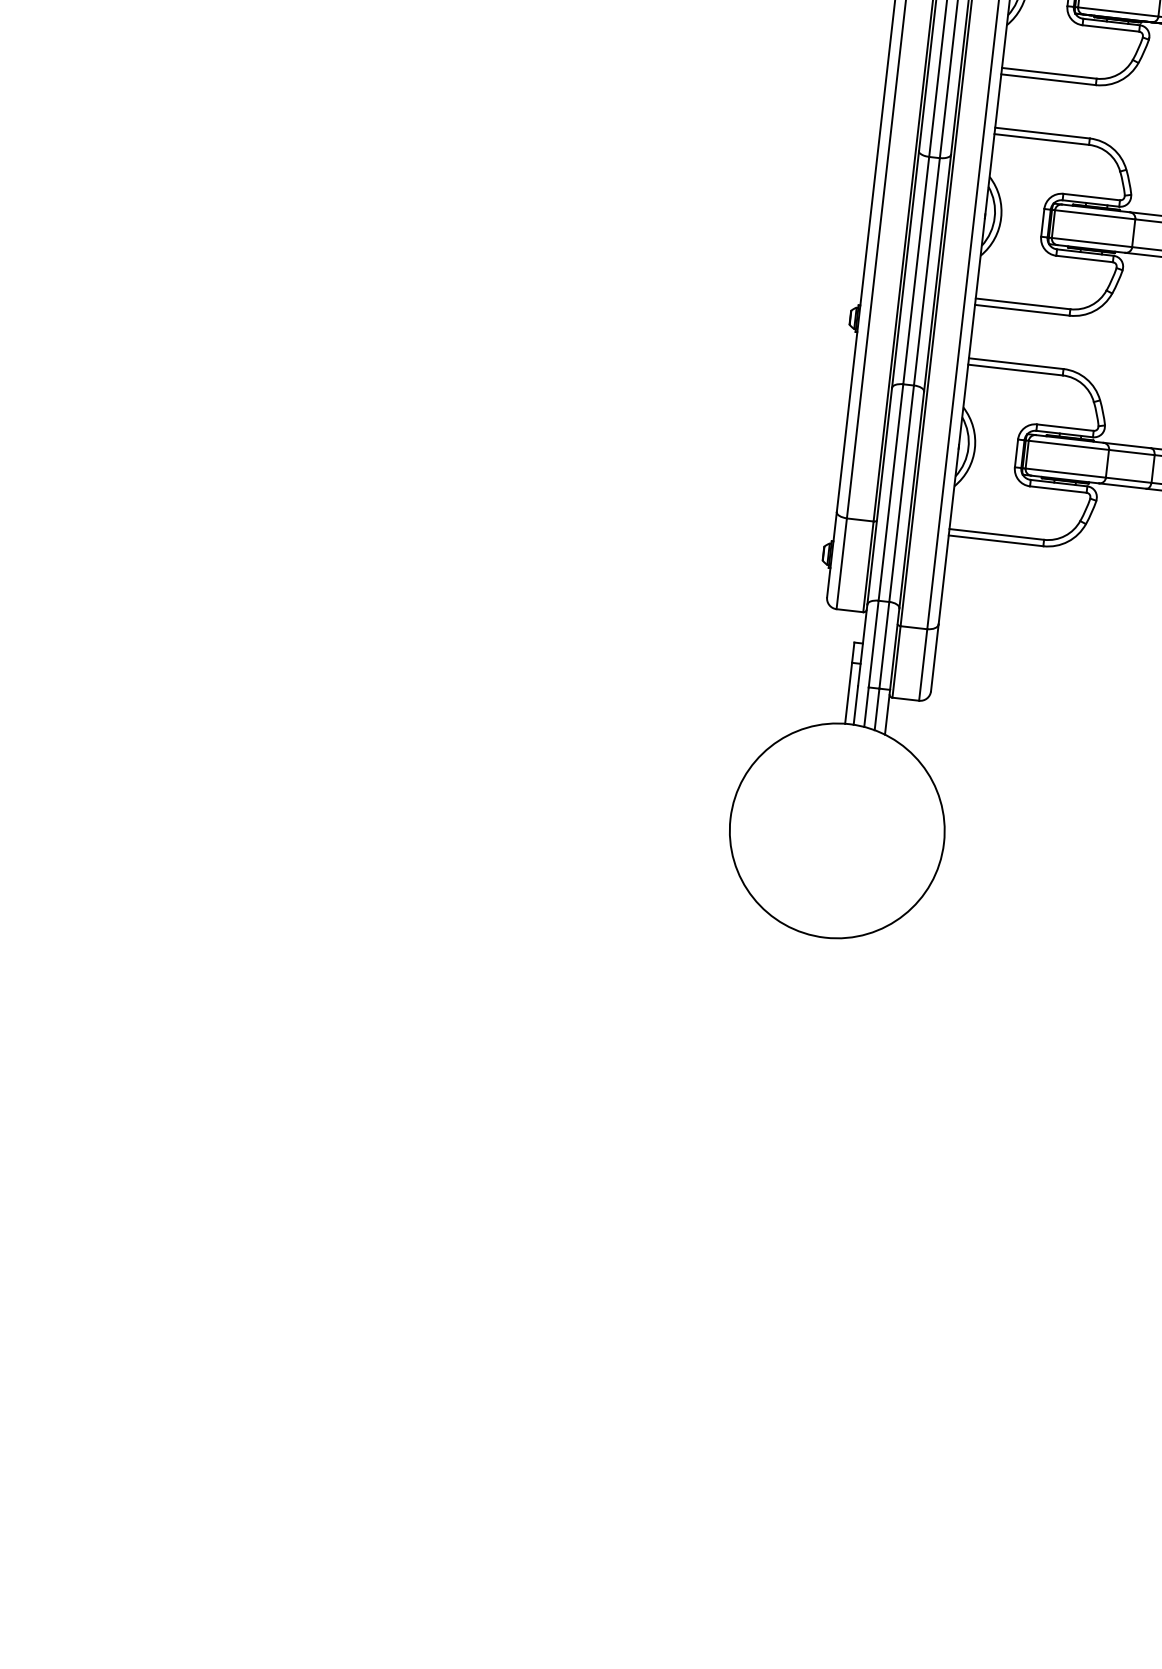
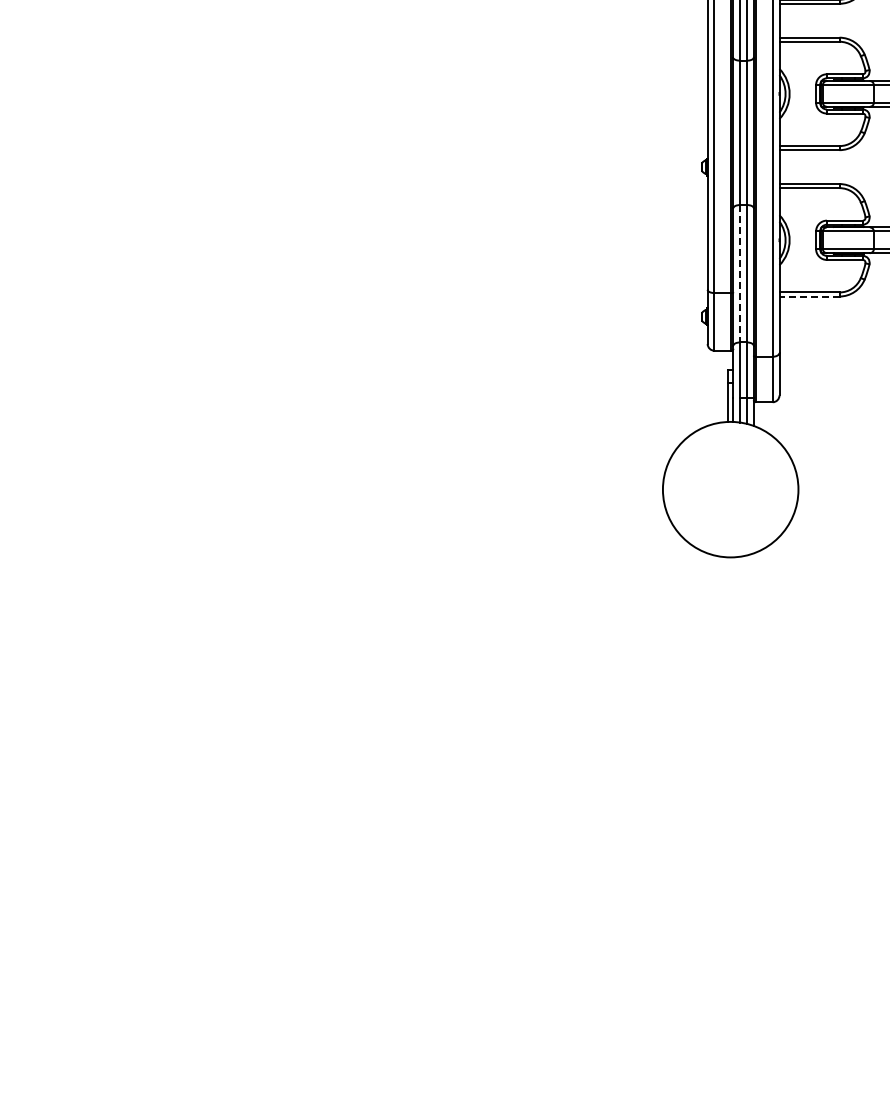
line: (891, 492) -> (740, 273), solid -> dashed
line: (996, 540) -> (809, 296), solid -> dashed

